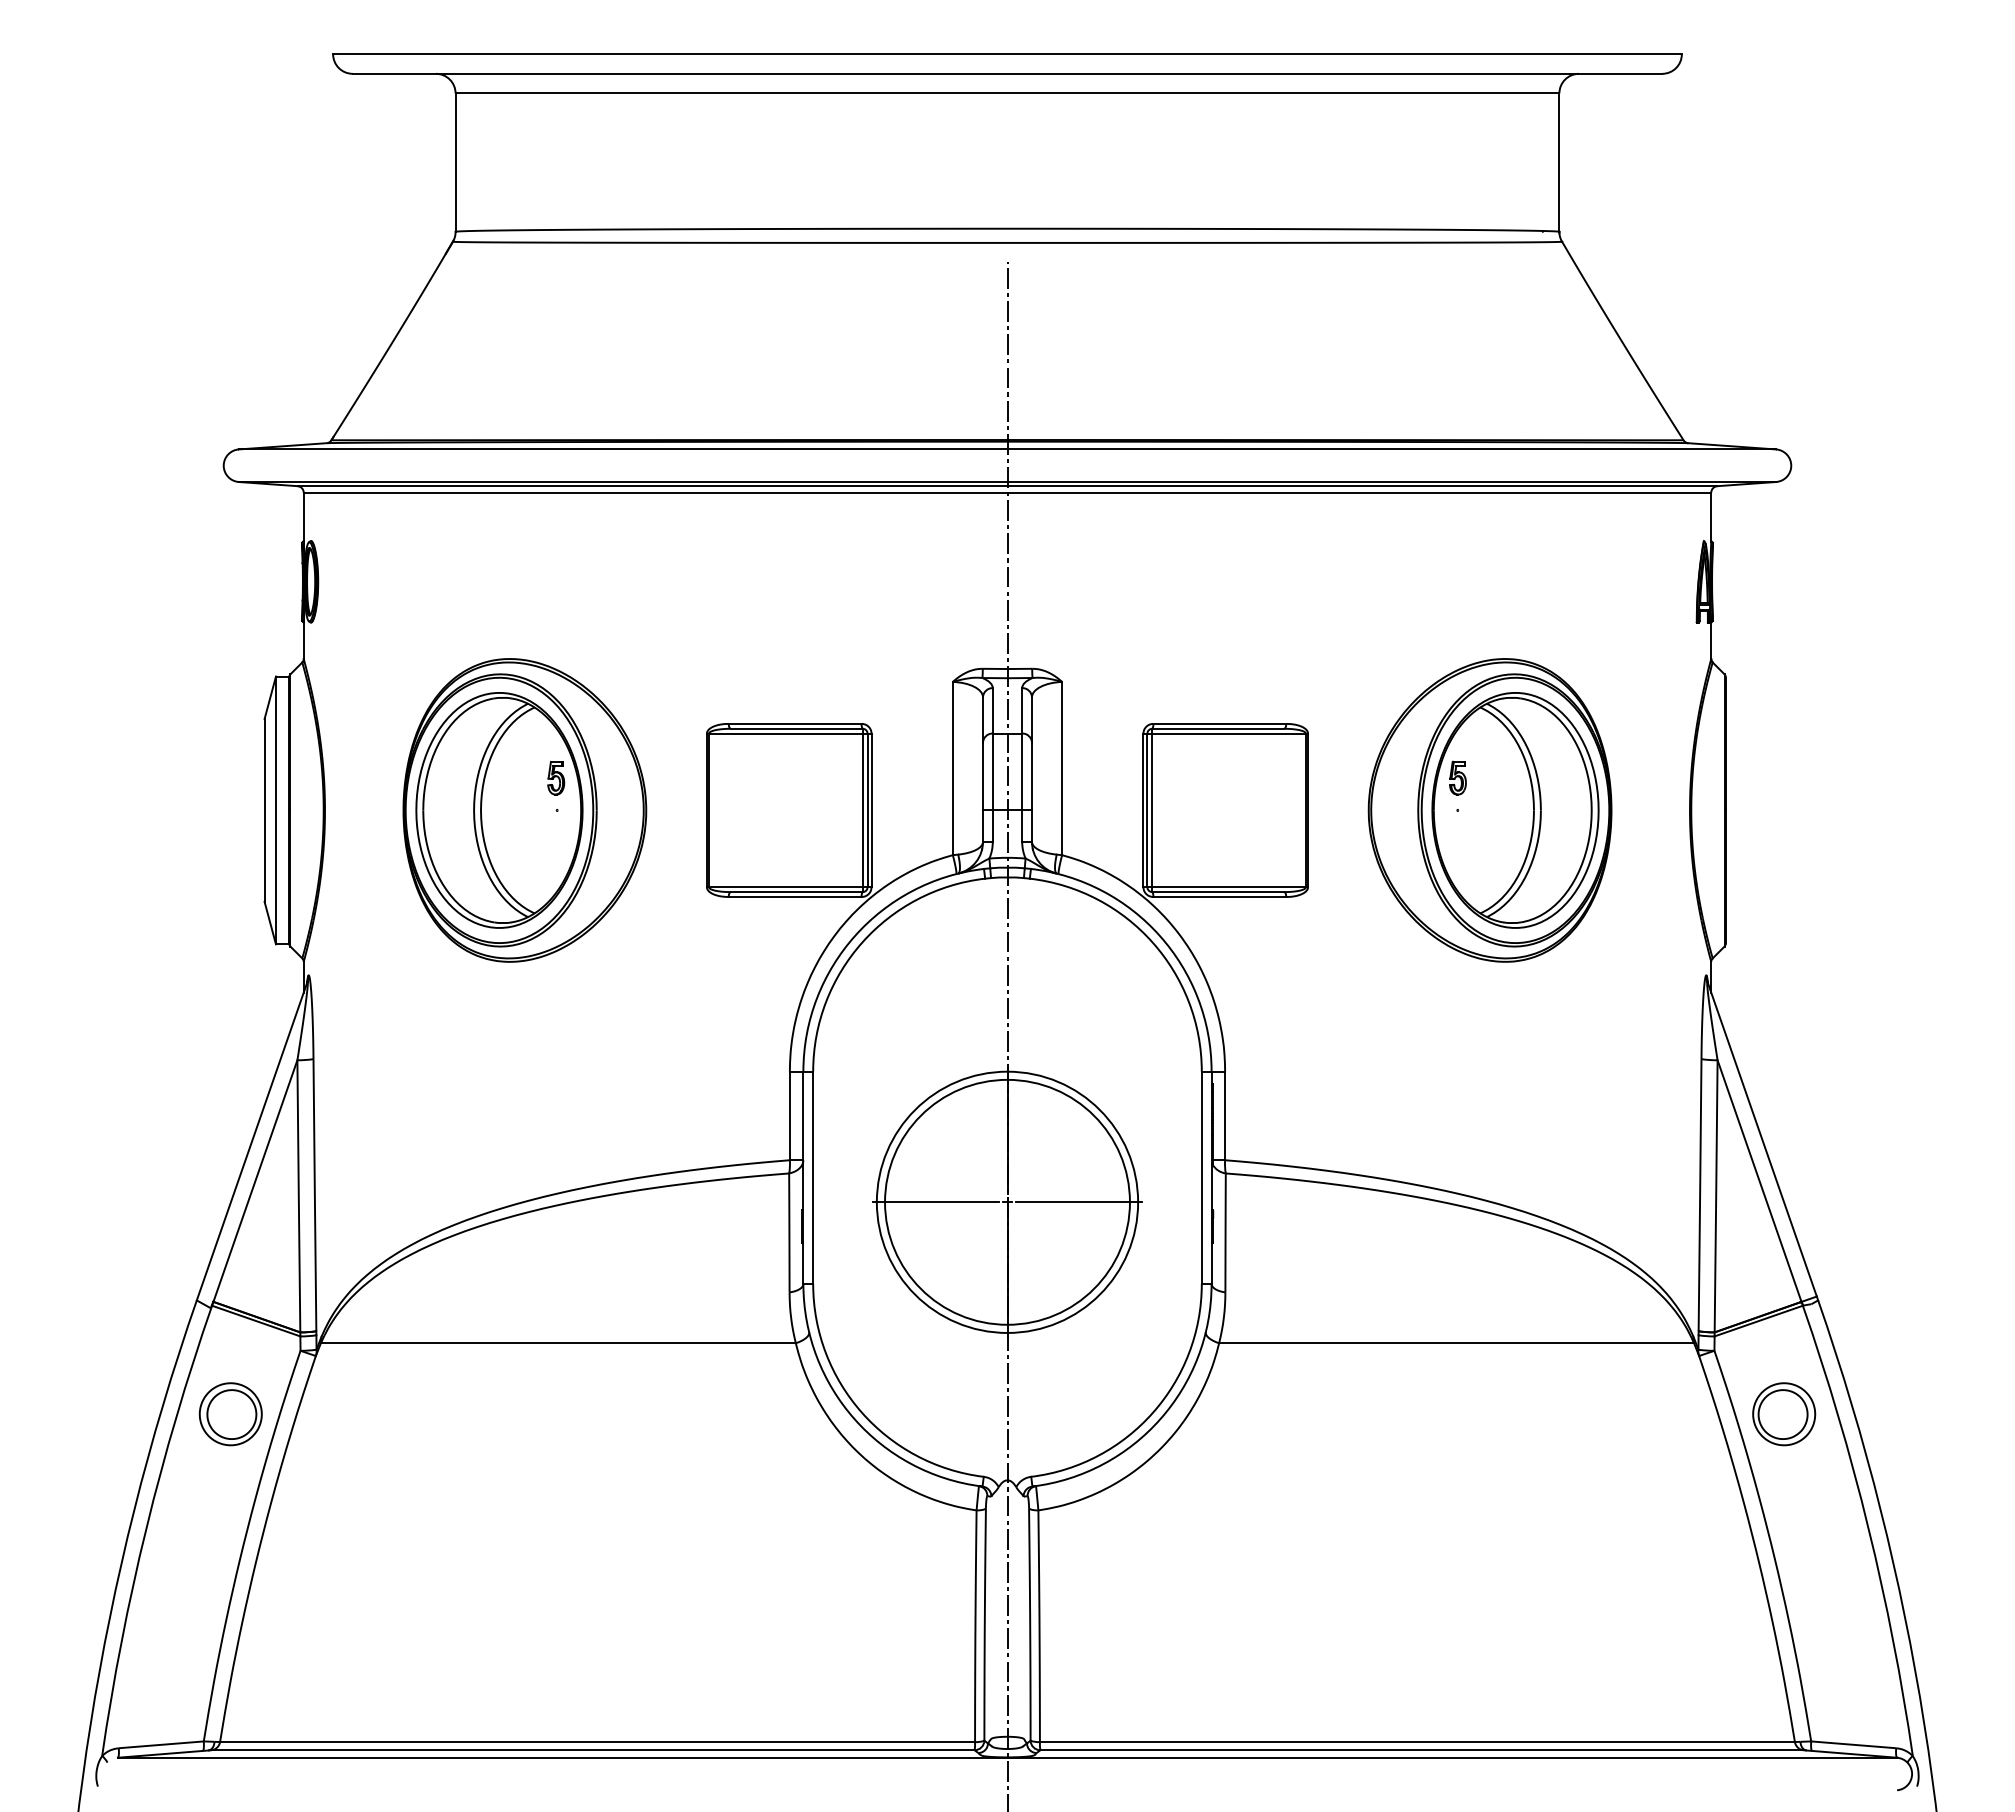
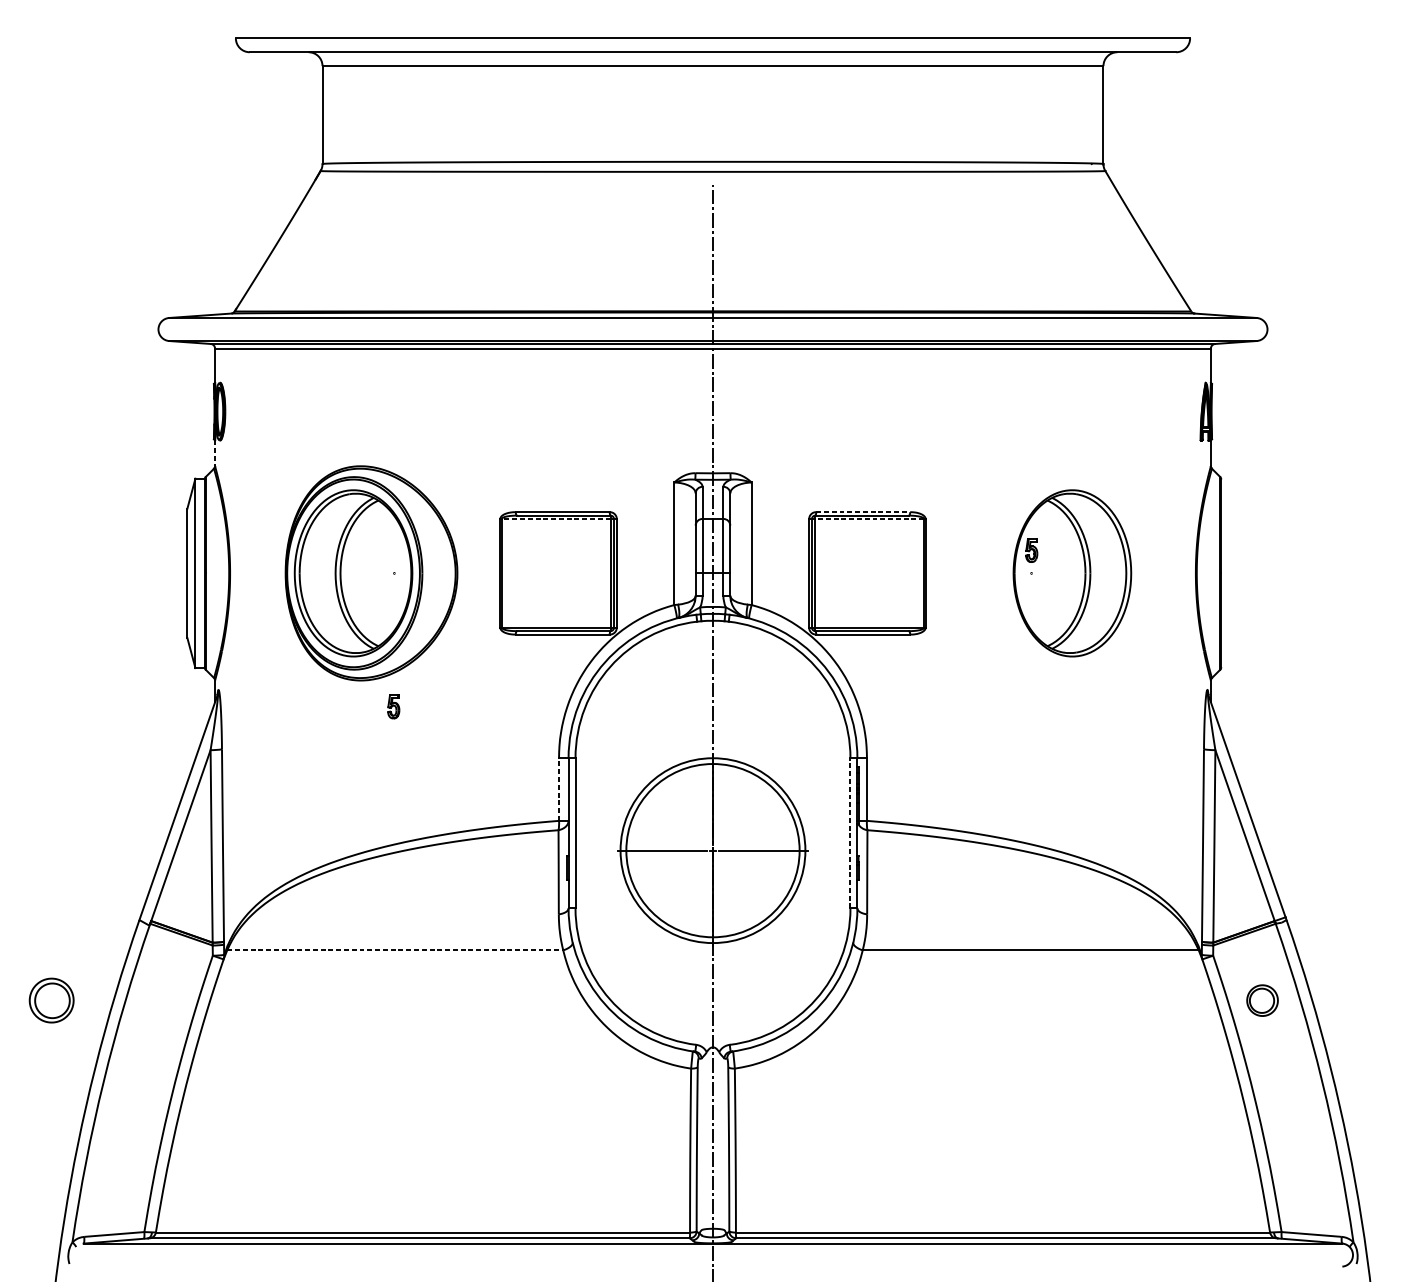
line: (303, 641) -> (214, 453), solid -> dashed
line: (1220, 723) -> (863, 511), solid -> dashed
line: (785, 733) -> (555, 518), solid -> dashed
line: (1229, 733) -> (870, 518), solid -> dashed
part: (556, 777) -> (393, 706), moved
part: (1489, 810) -> (1054, 573), removed
line: (789, 1115) -> (558, 789), solid -> dashed
line: (1201, 1177) -> (850, 833), solid -> dashed
line: (558, 1343) -> (395, 950), solid -> dashed
part: (230, 1414) -> (51, 1000), moved
part: (1784, 1414) -> (1262, 1000), size x0.7

